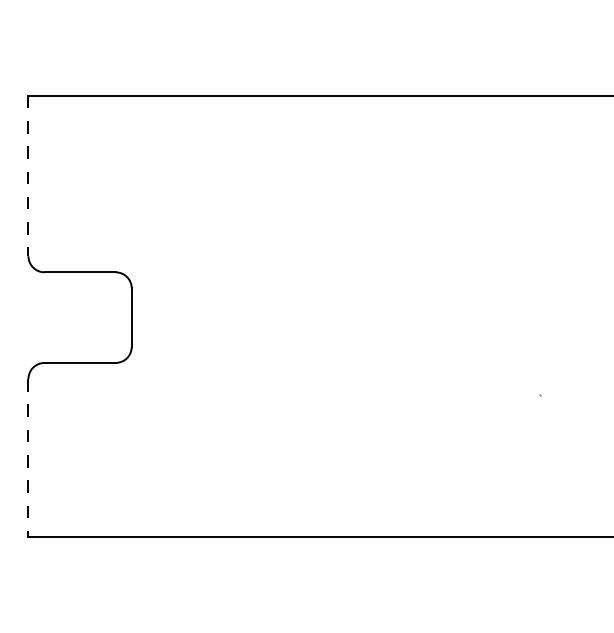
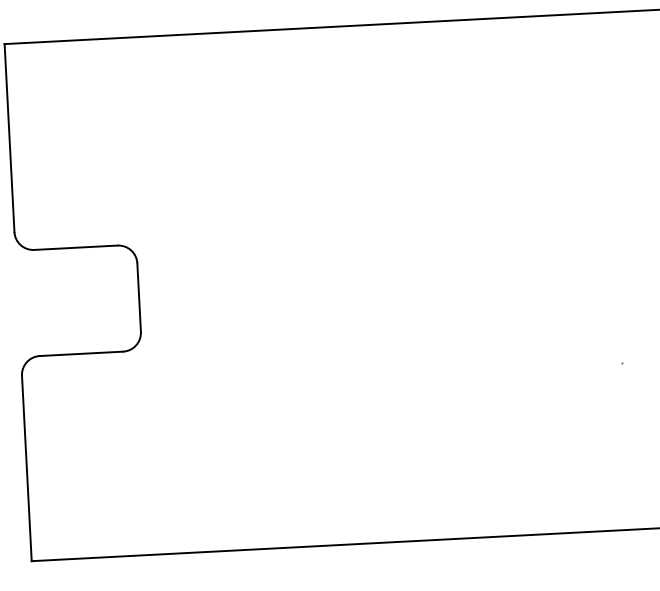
line: (28, 176) -> (9, 138), dashed -> solid
line: (28, 458) -> (26, 468), dashed -> solid

